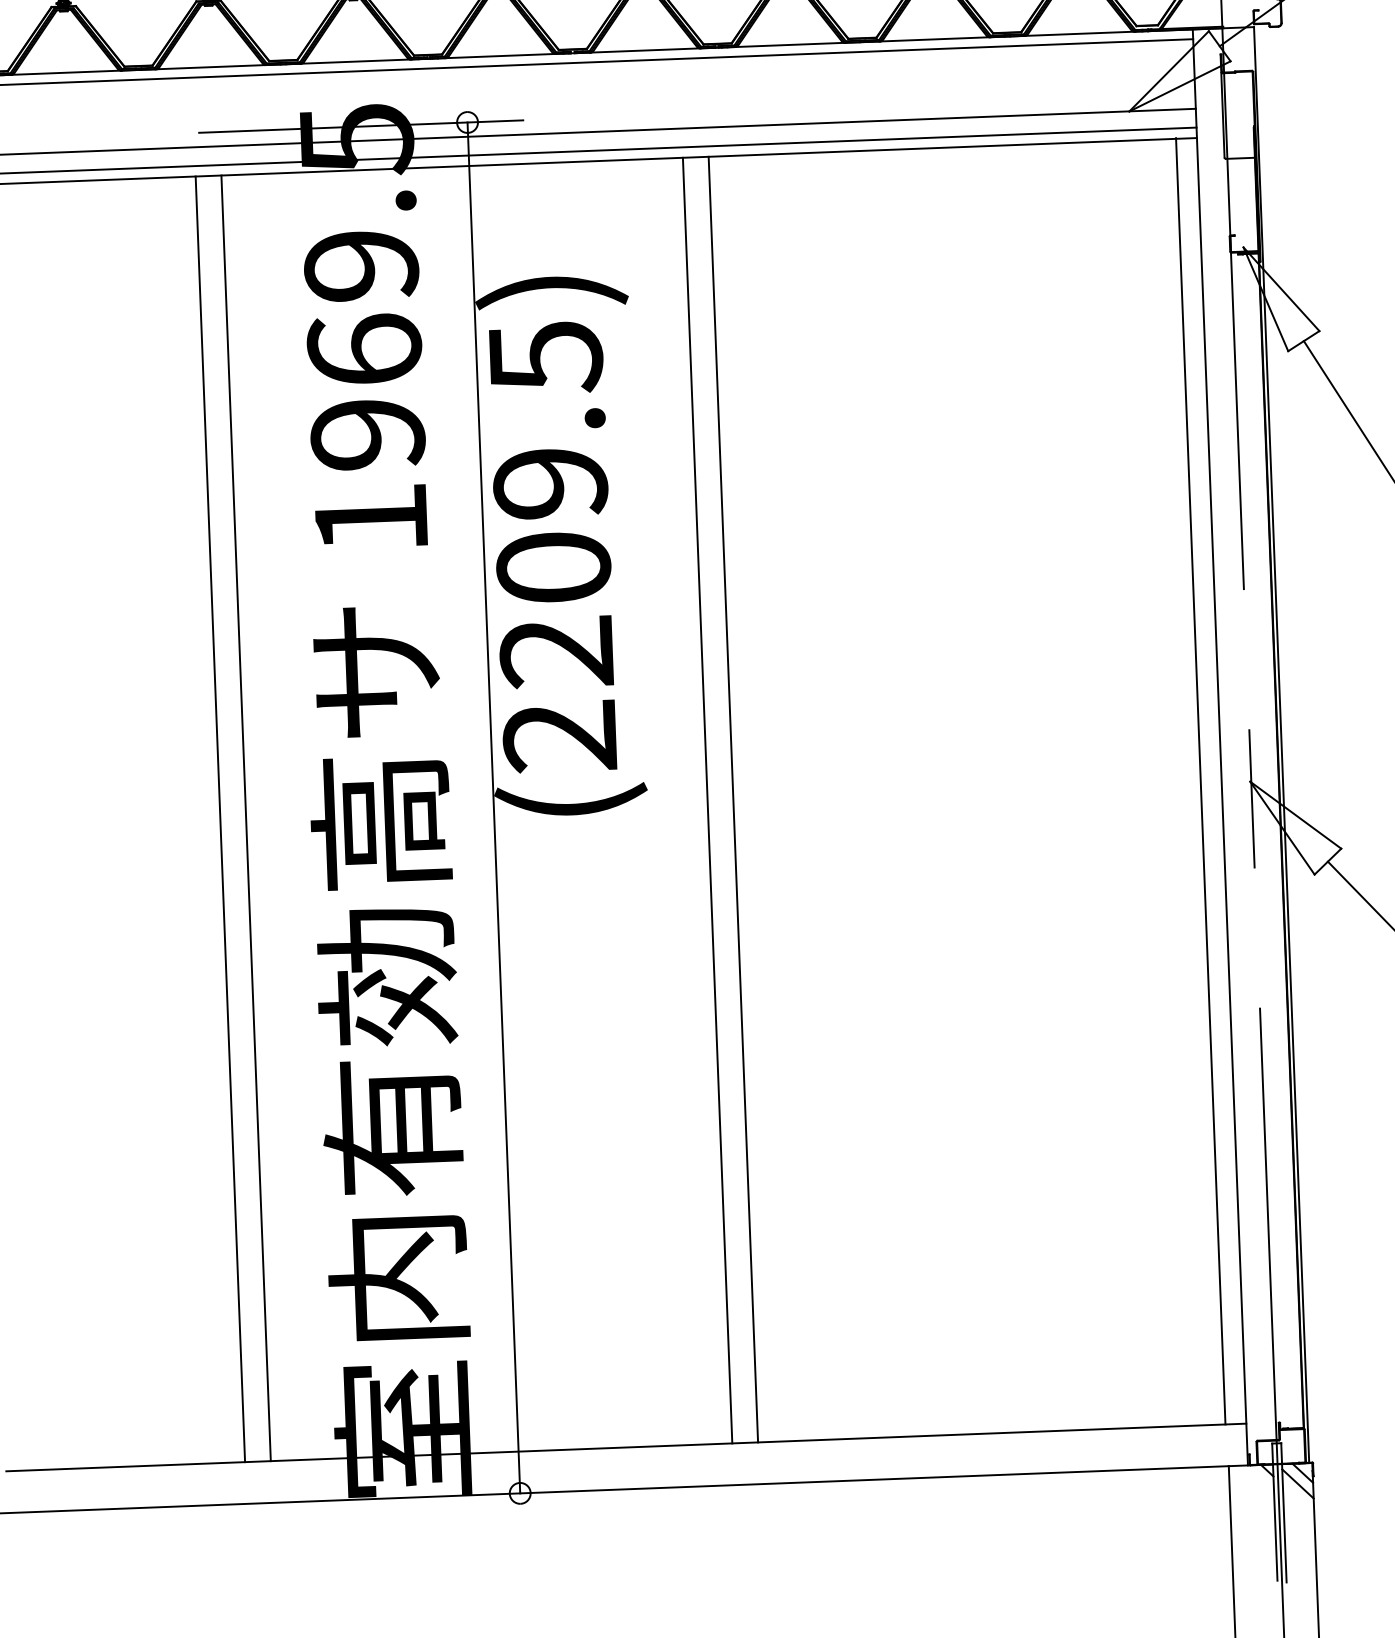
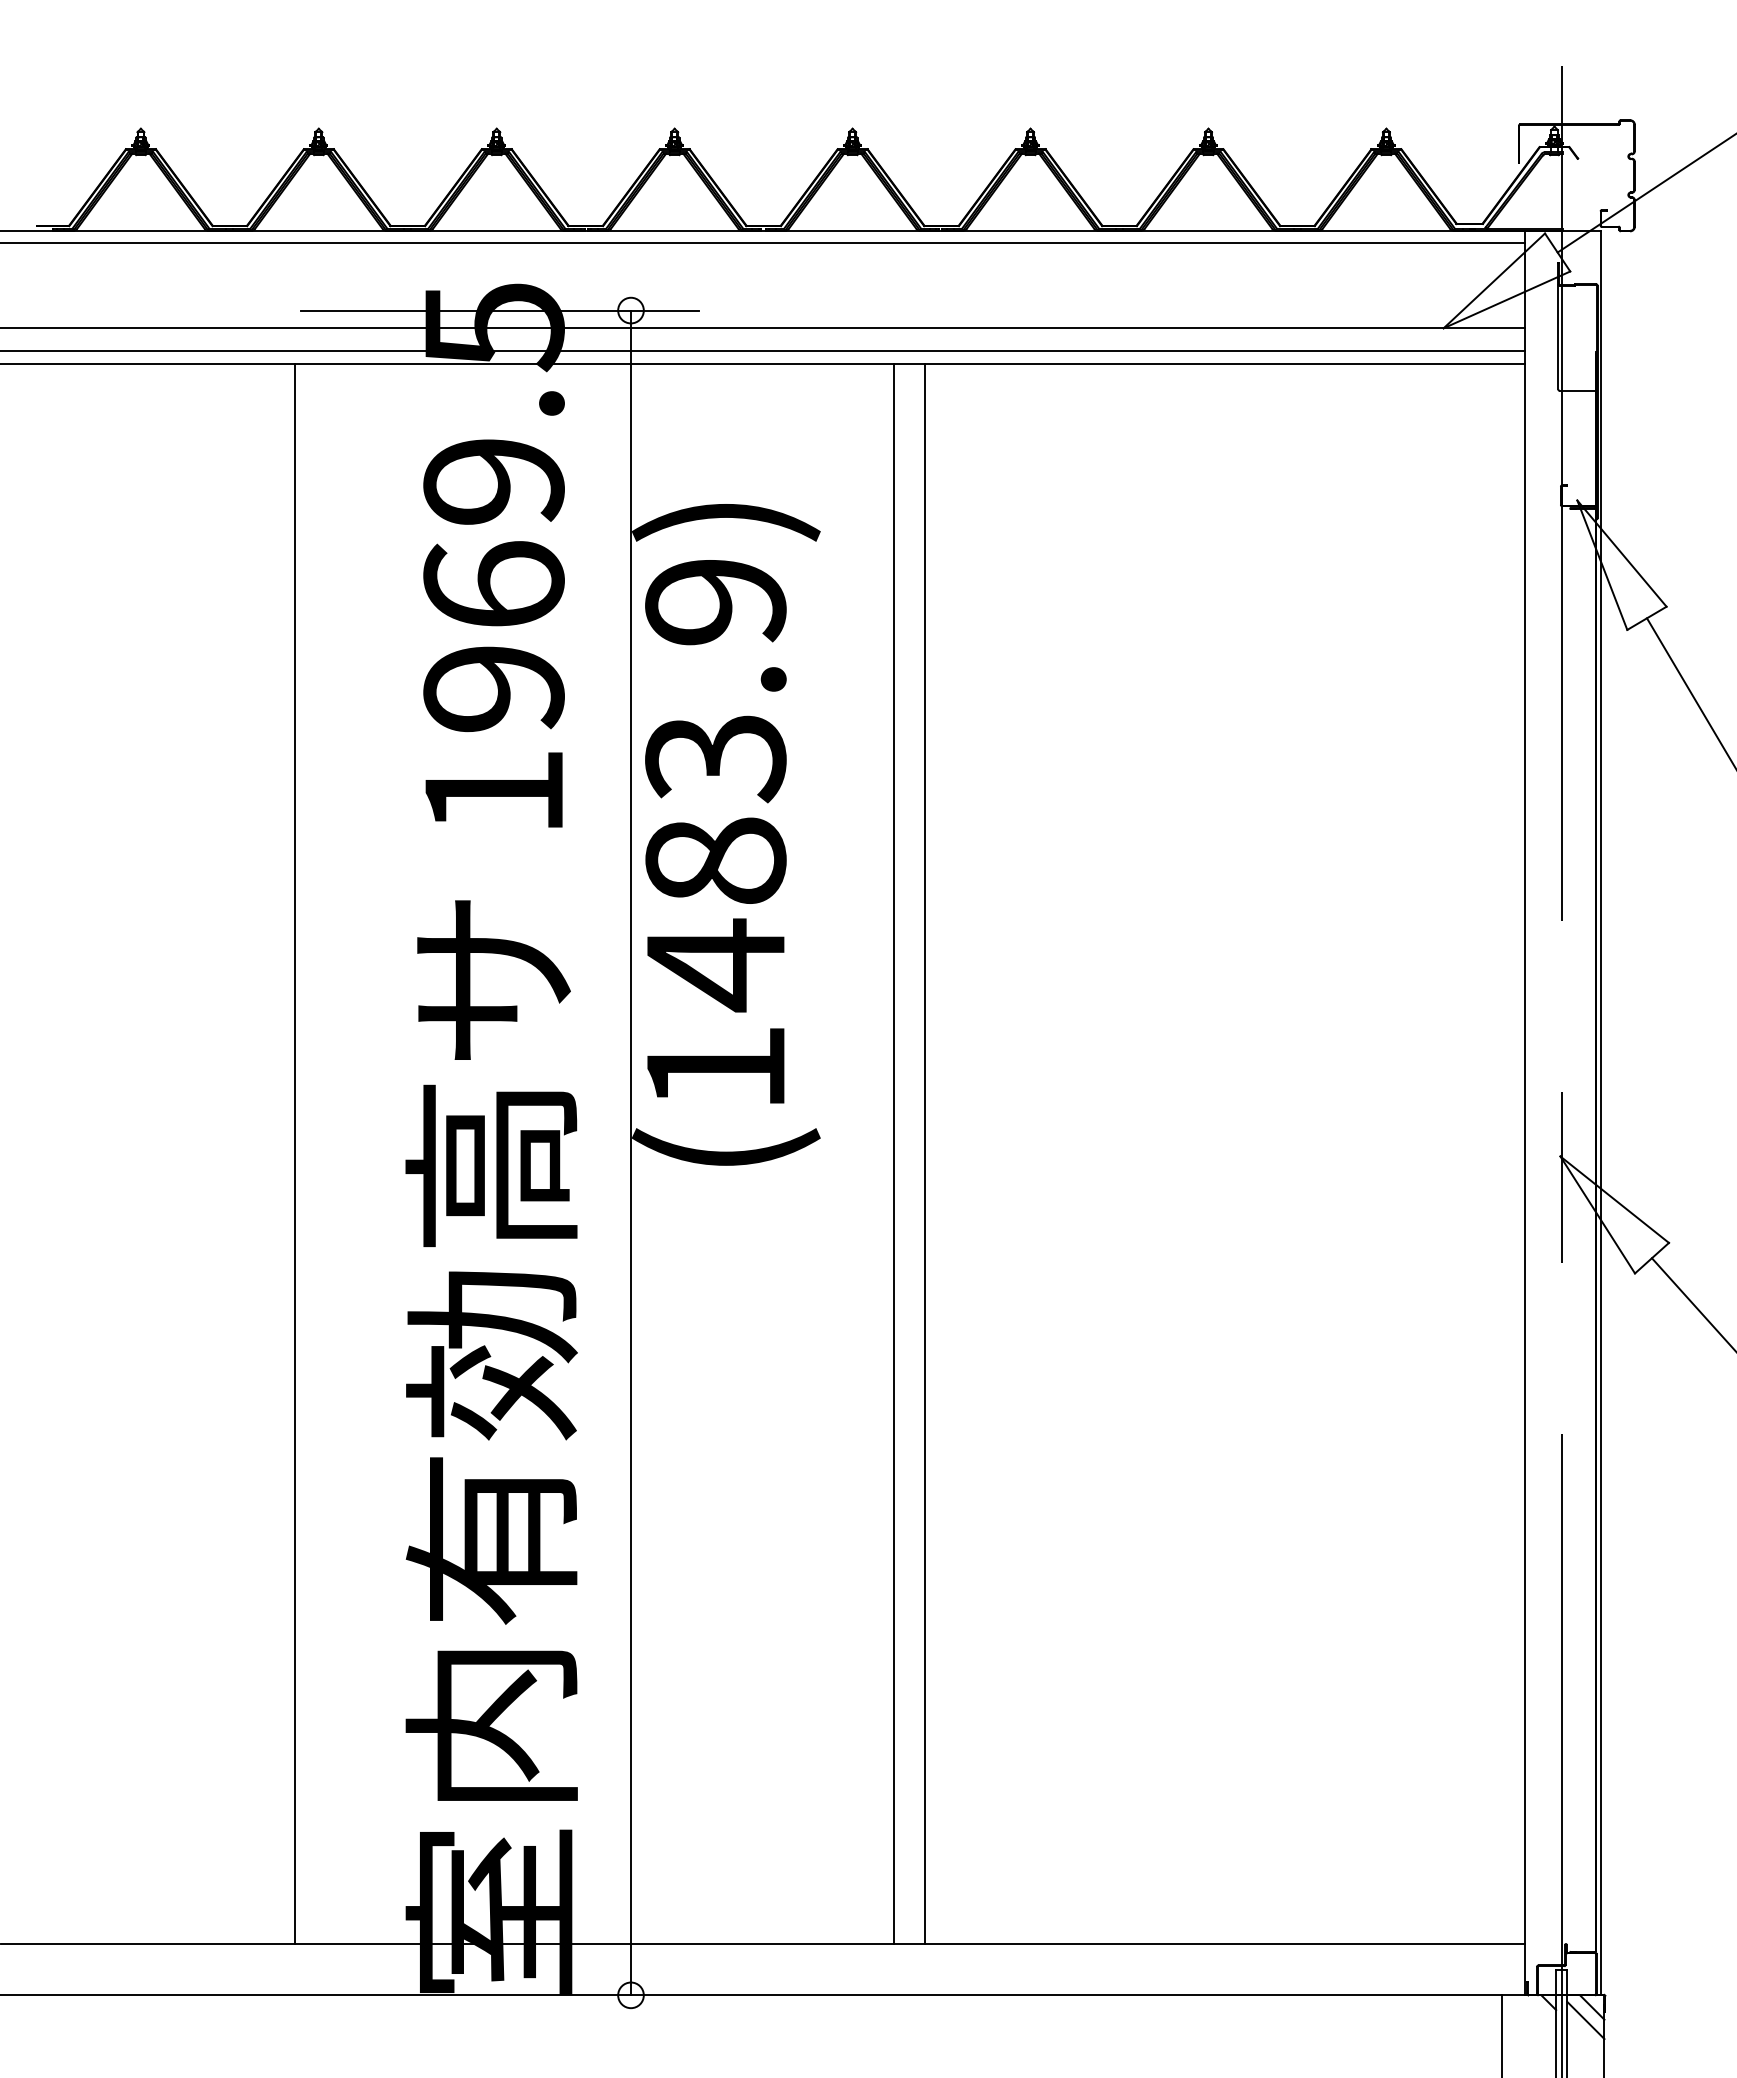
text: (552, 546) -> (715, 835), (2209.5) -> (1483.9)
line: (1200, 781) -> (1499, 1153), removed
line: (246, 818) -> (326, 1154), removed

